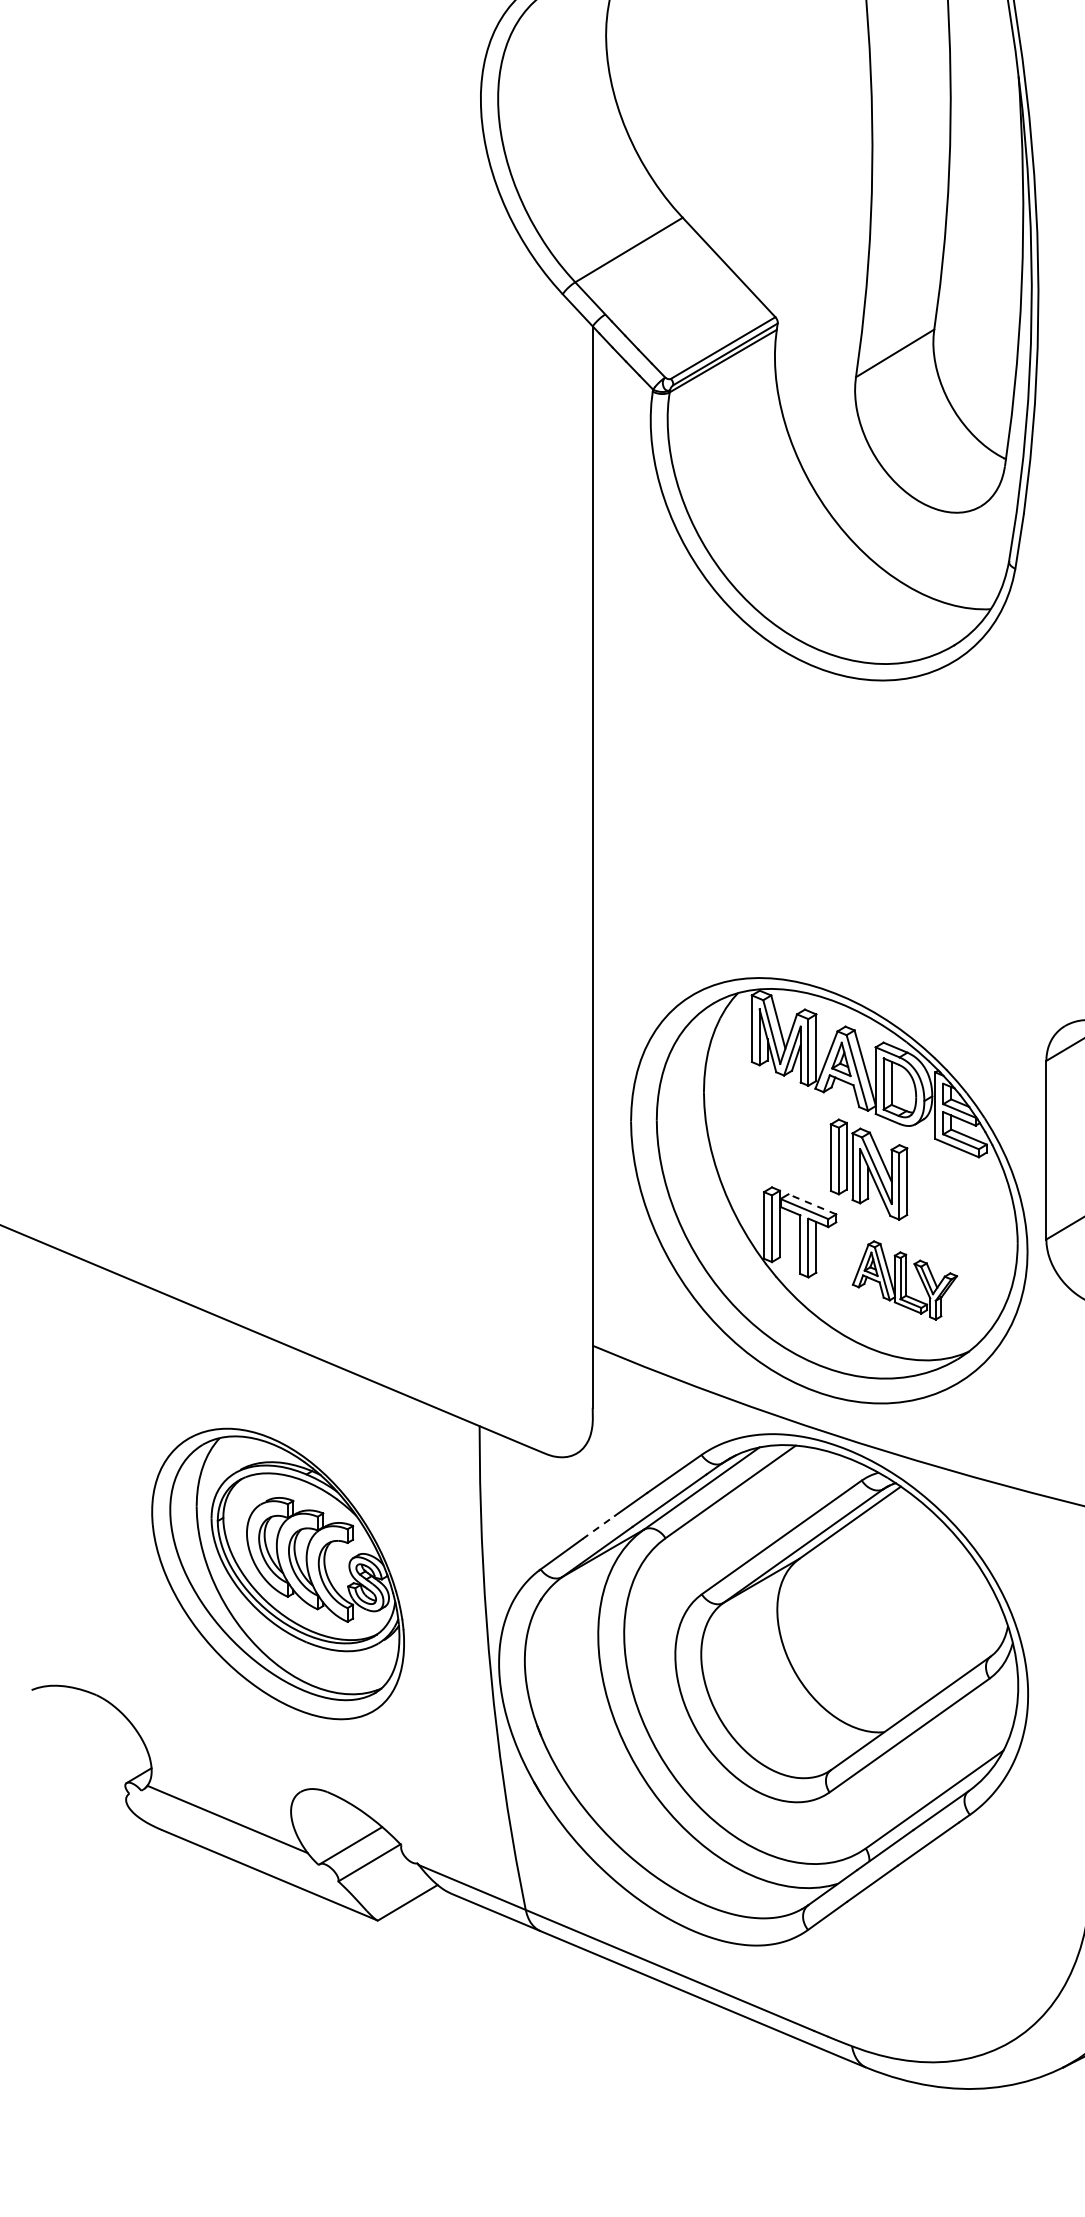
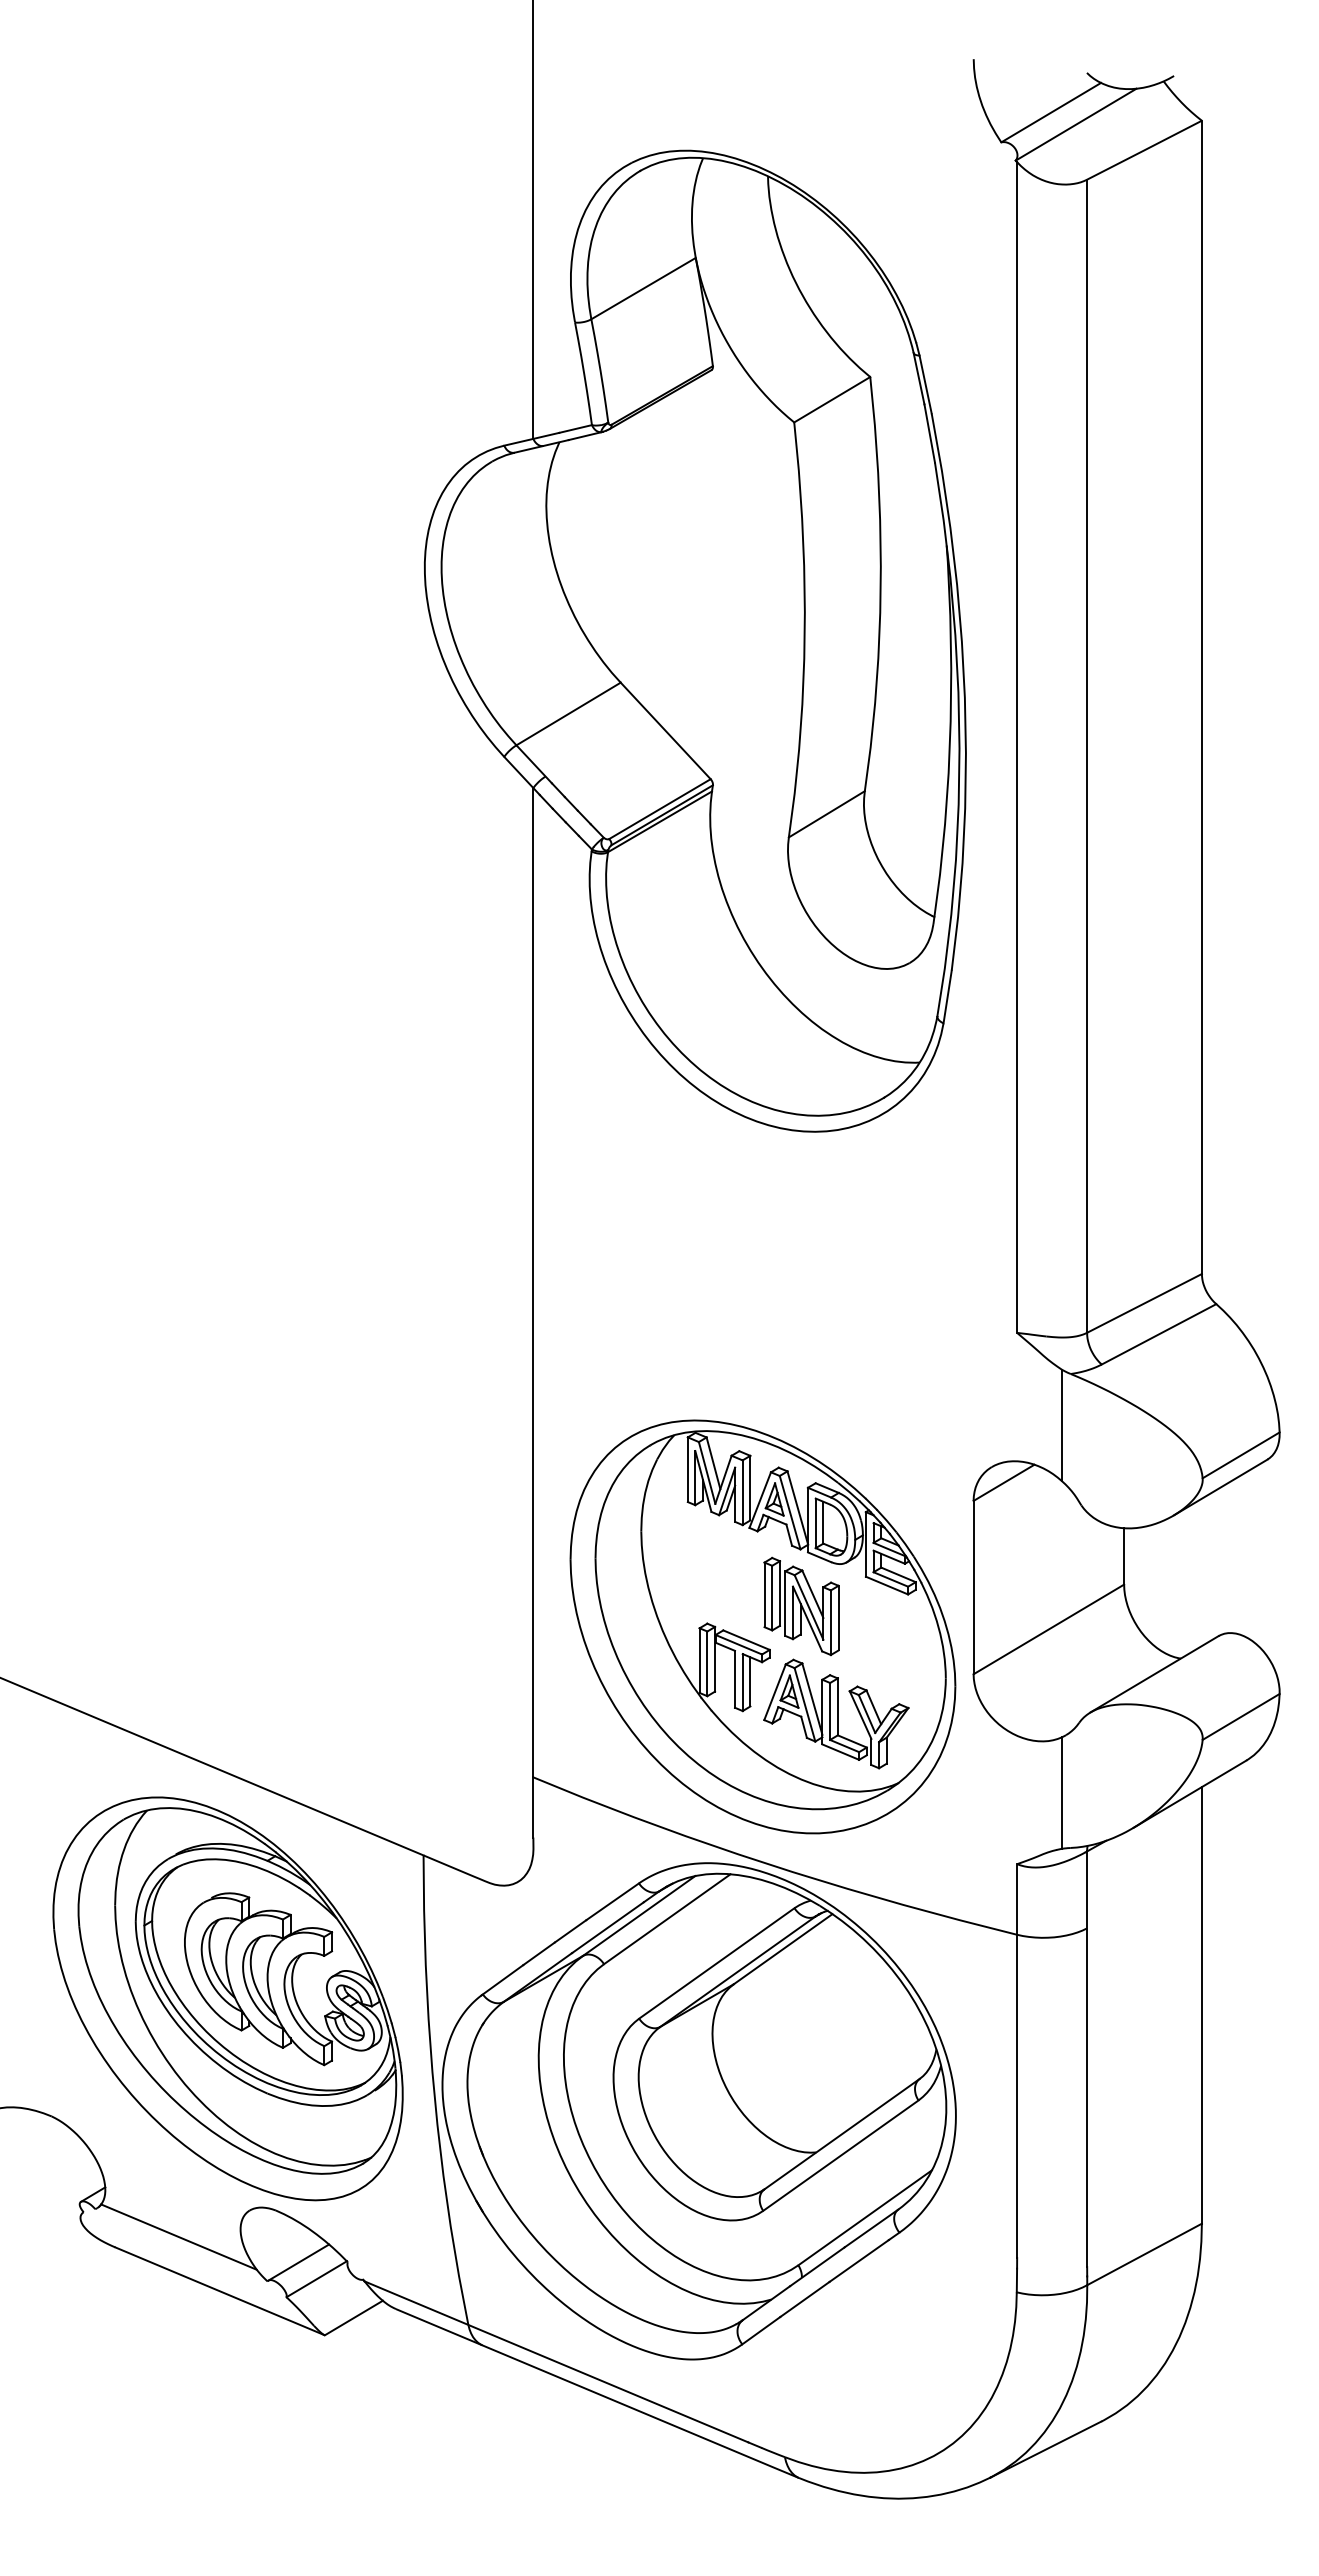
line: (812, 1203) -> (746, 1639), dashed -> solid
part: (905, 1279) -> (836, 1713), size x1.43
line: (599, 1527) -> (539, 1953), dashed -> solid
part: (277, 1573) -> (227, 1998), size x1.43

